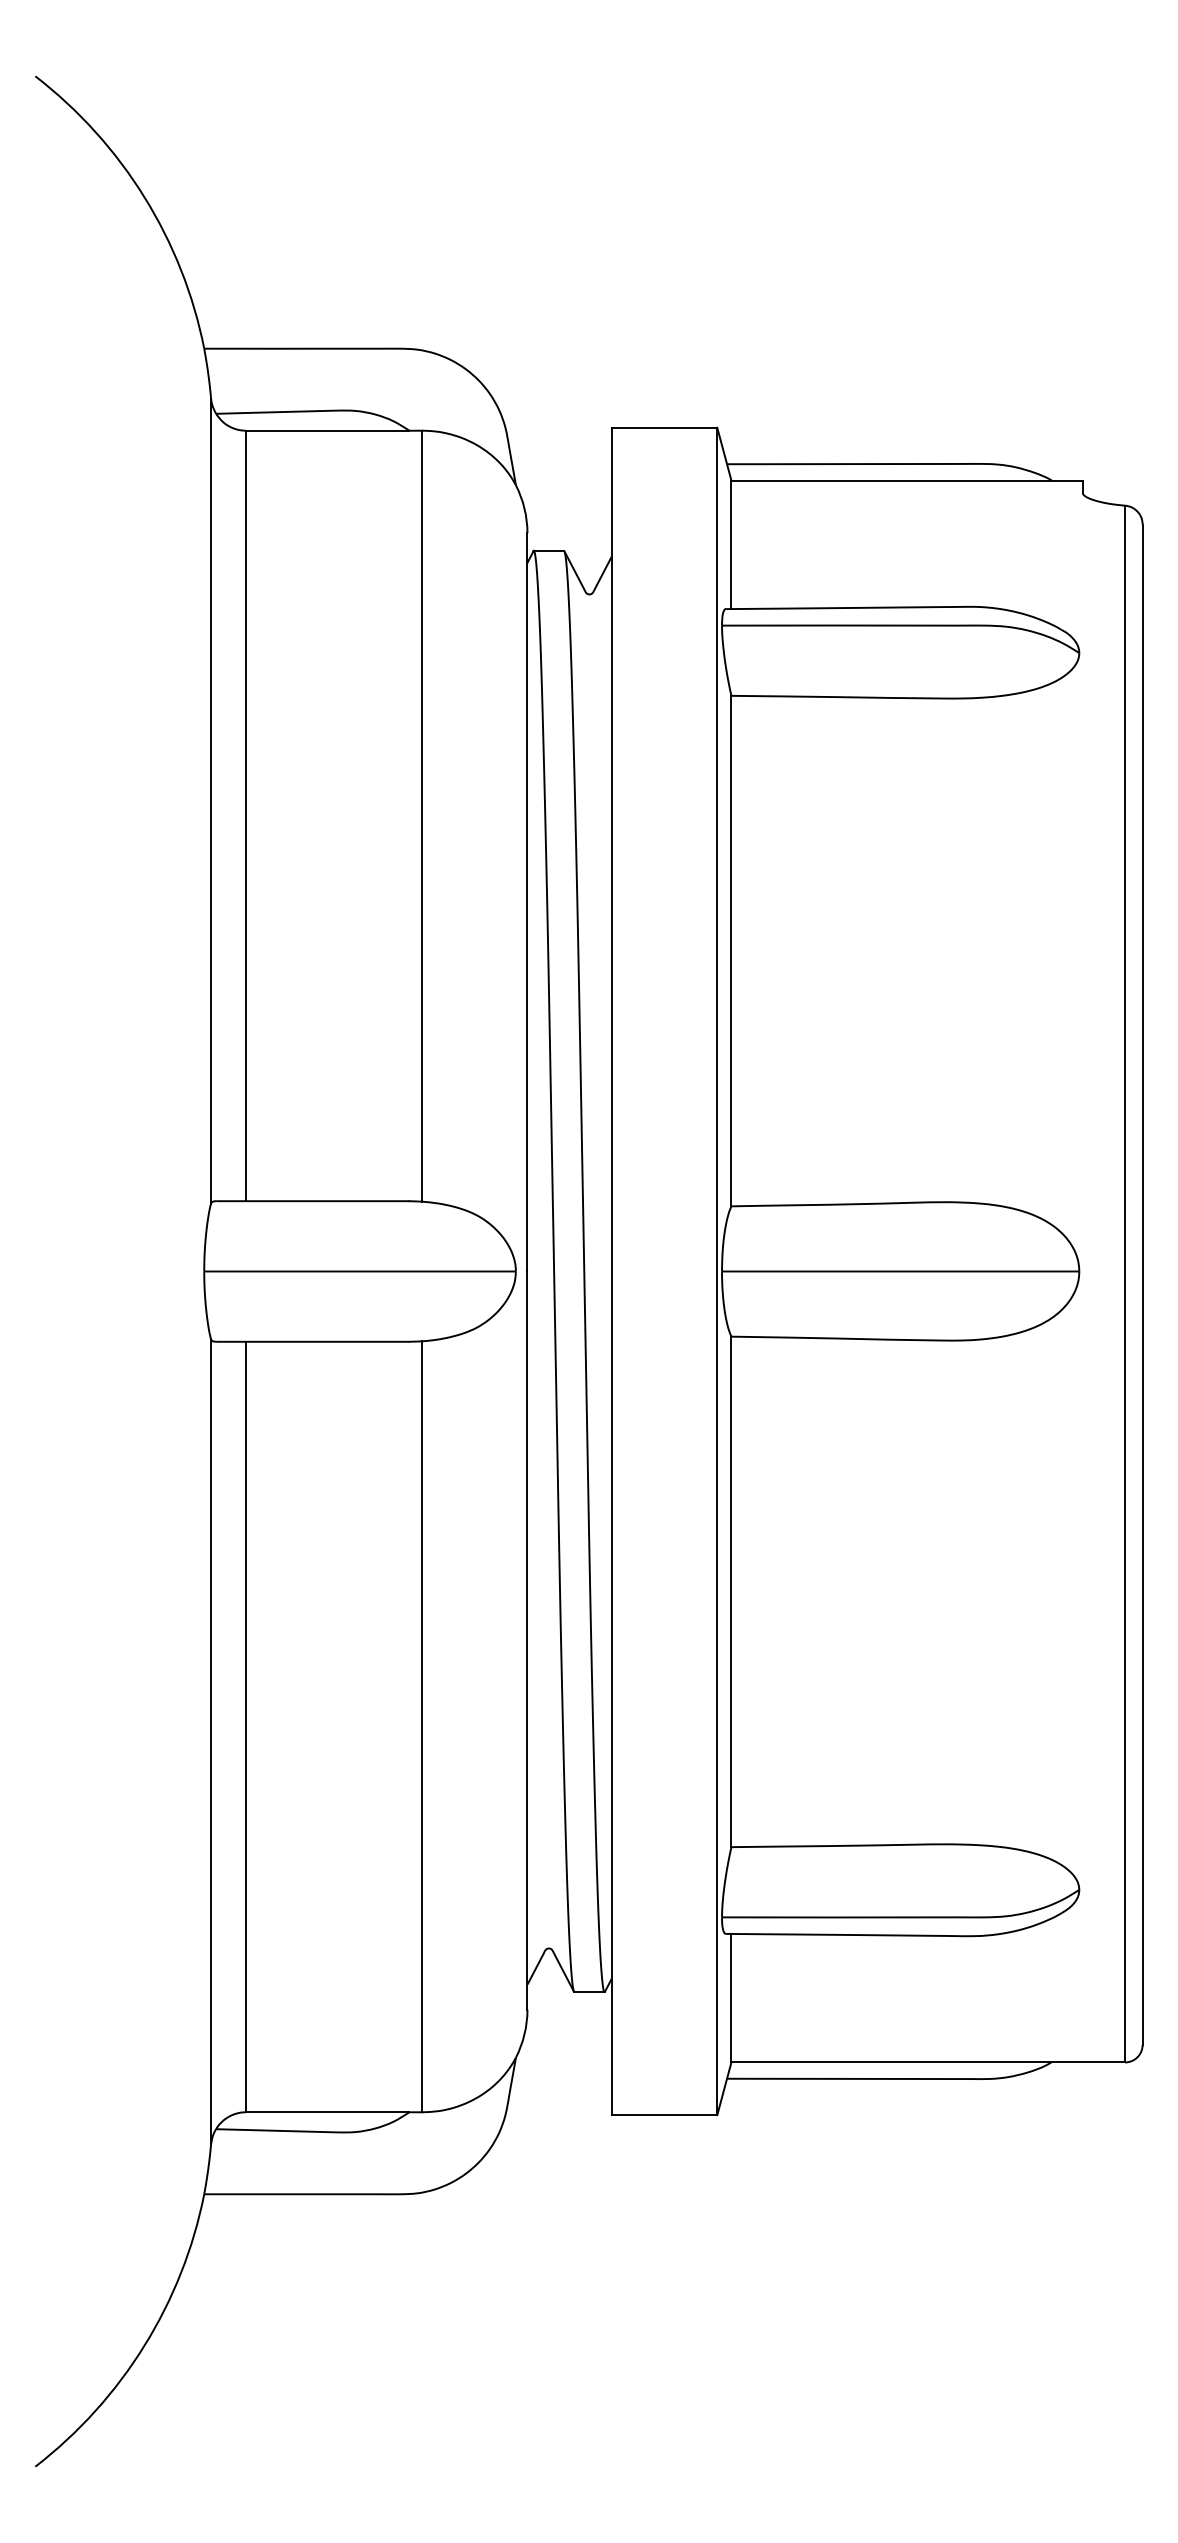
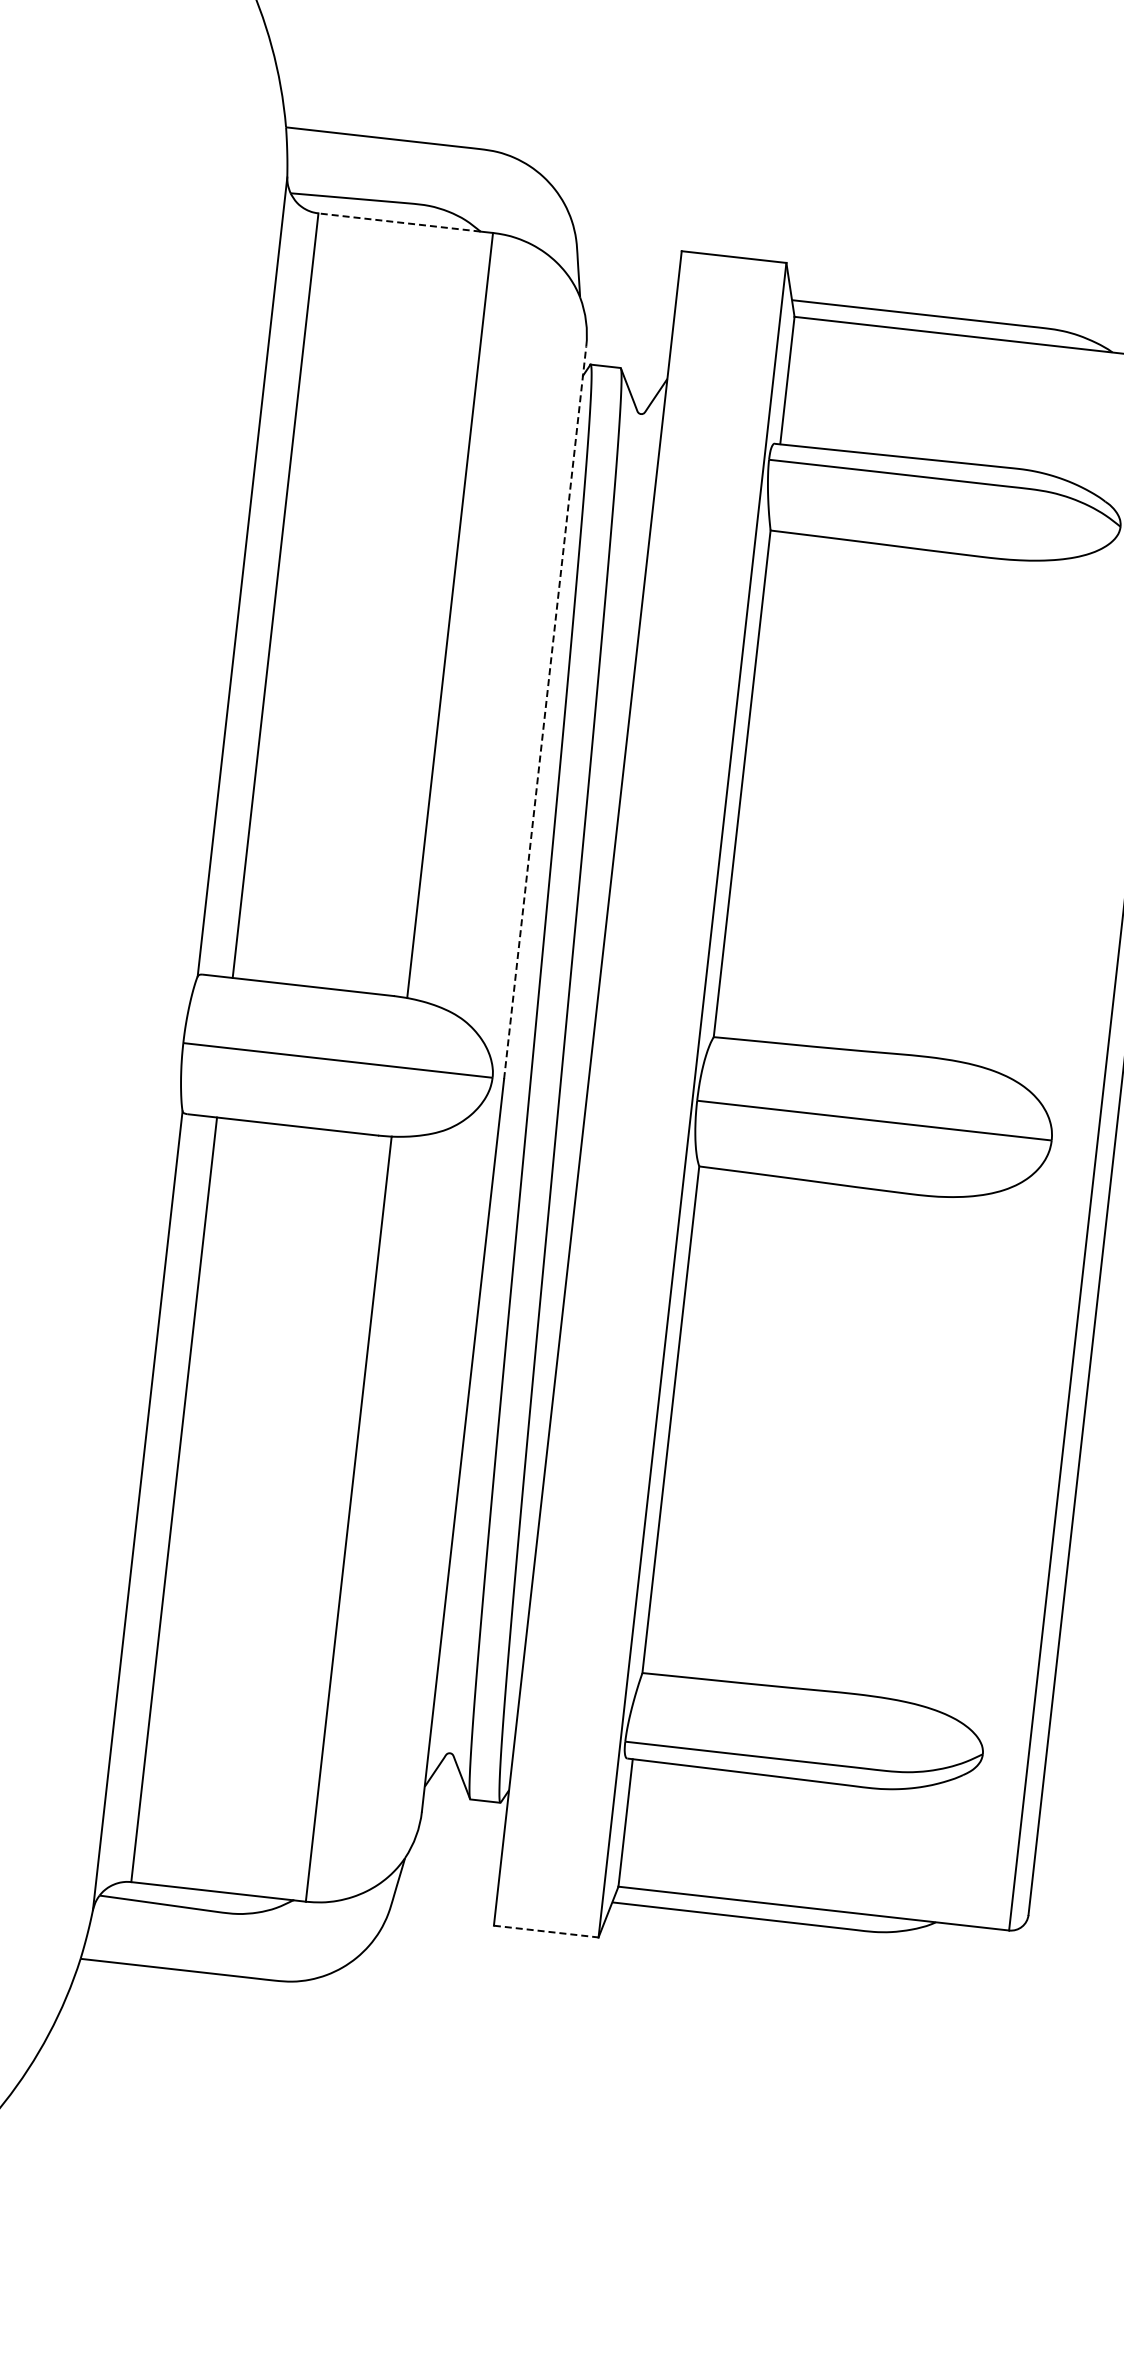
line: (327, 430) -> (399, 222), solid -> dashed
line: (527, 901) -> (545, 711), solid -> dashed
line: (664, 2115) -> (546, 1931), solid -> dashed

